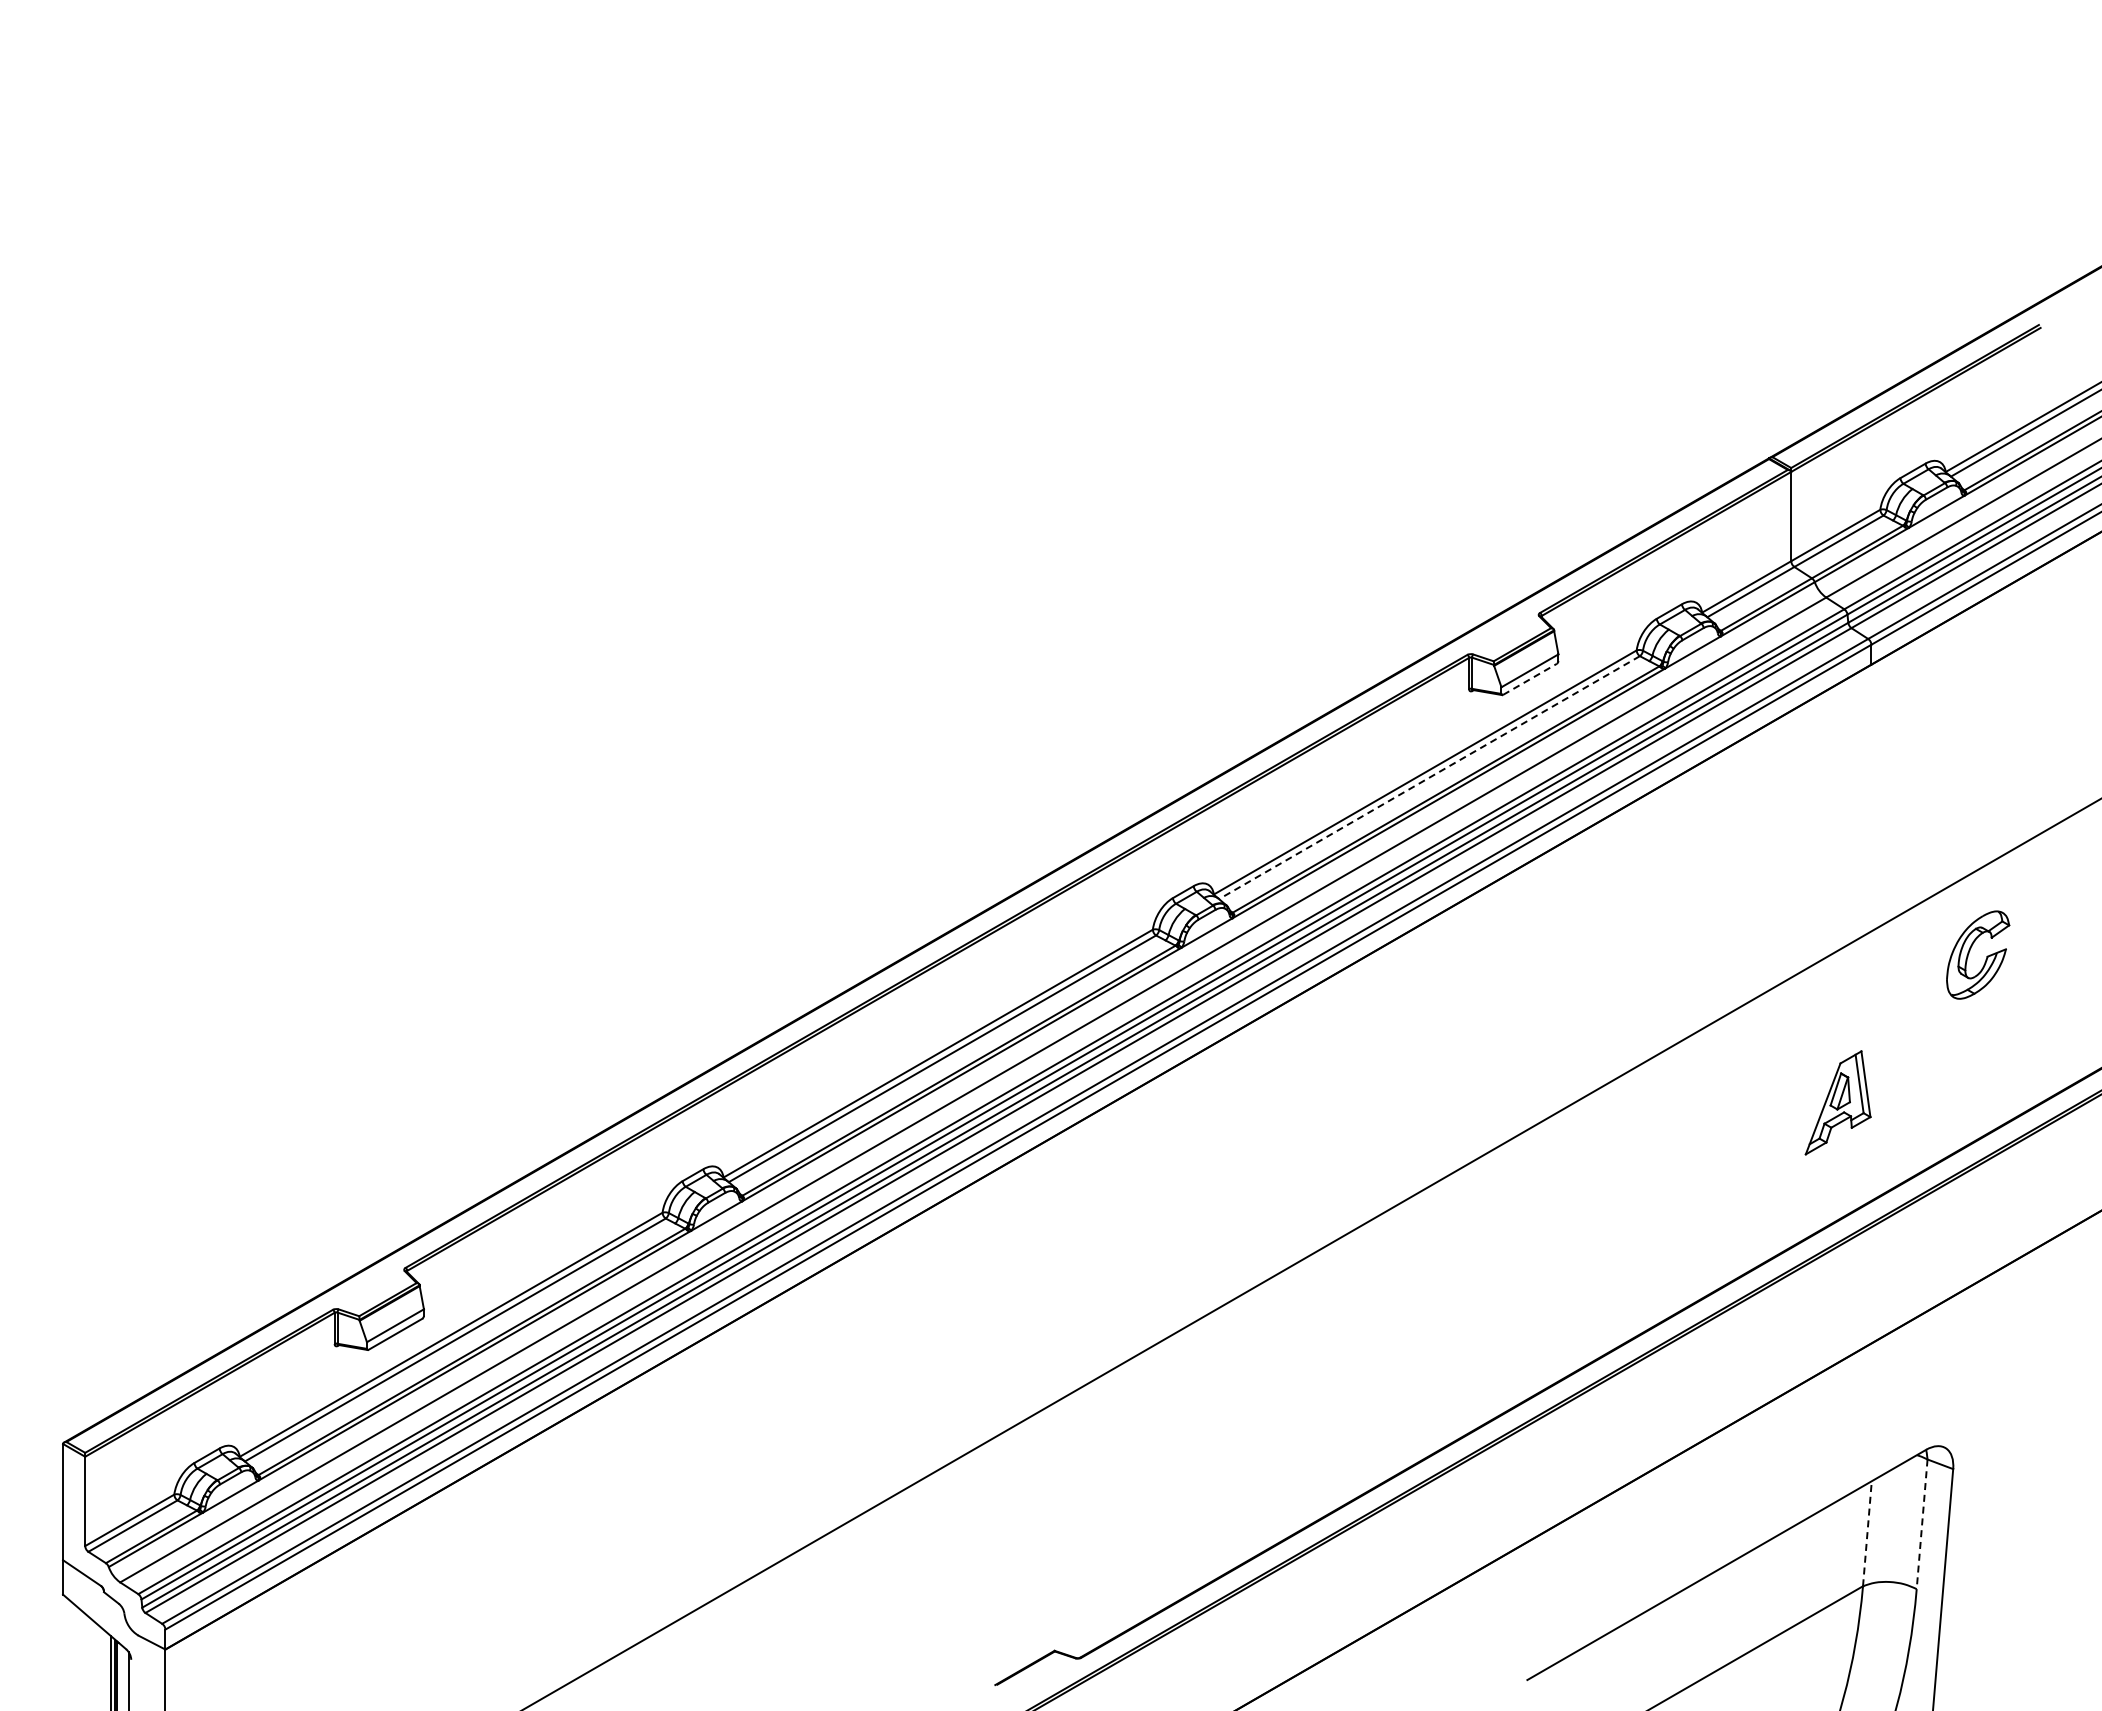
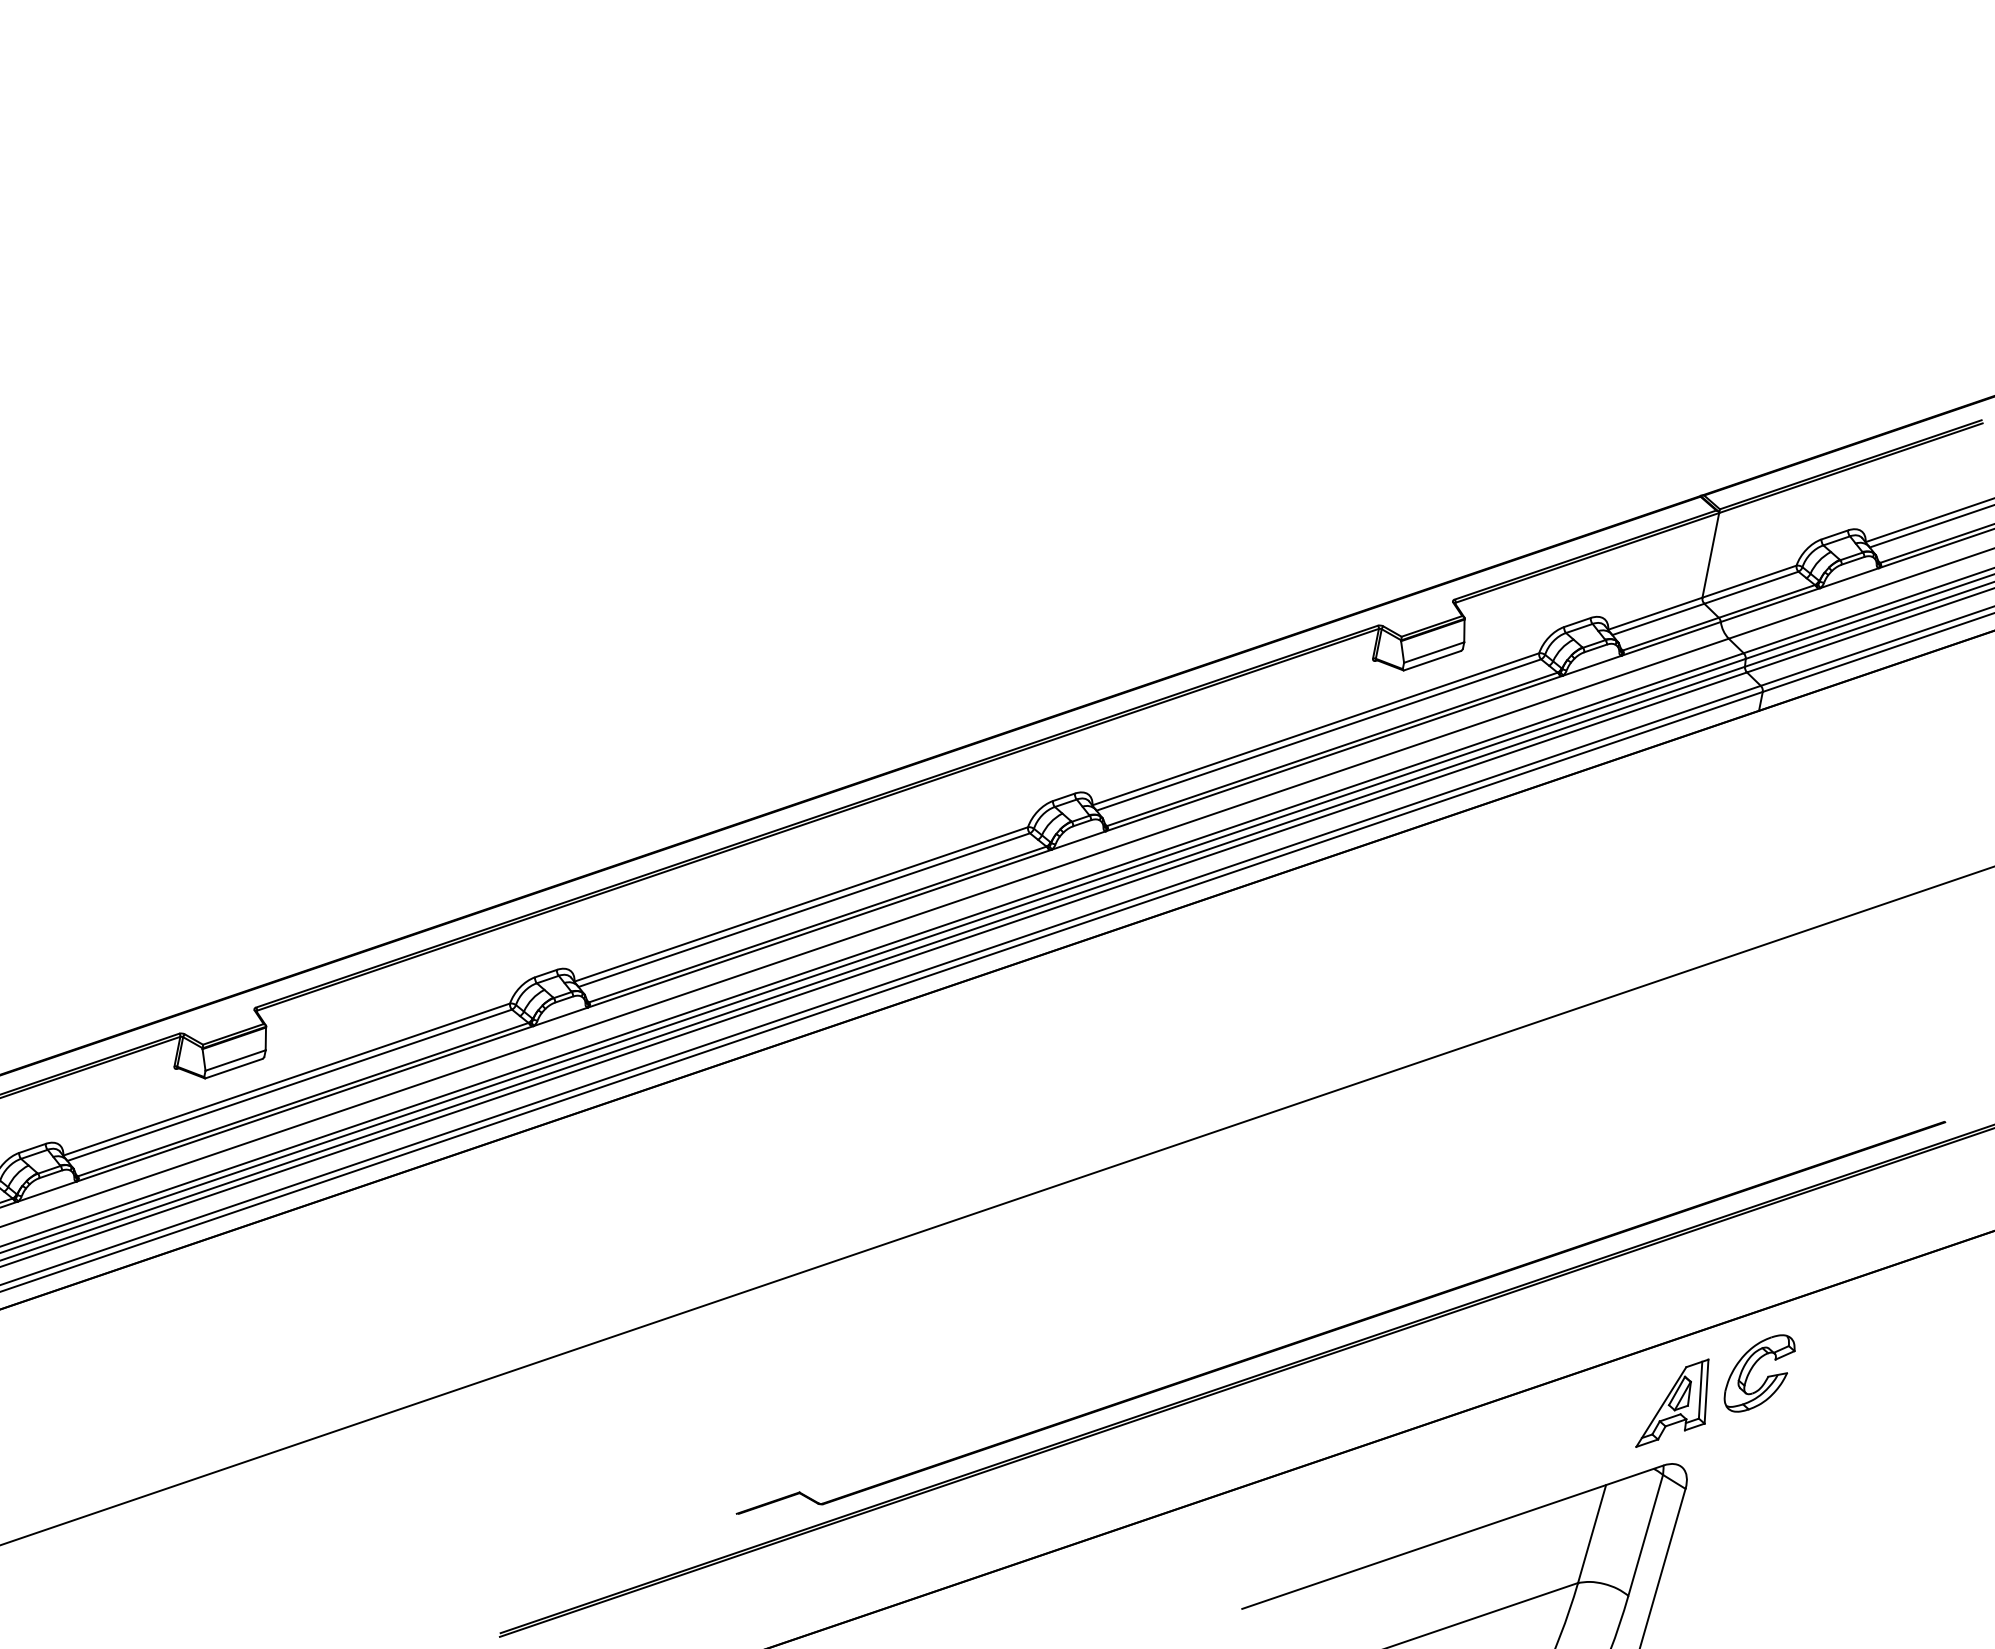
line: (1529, 679) -> (1432, 660), dashed -> solid
line: (1429, 777) -> (1318, 734), dashed -> solid
part: (1986, 956) -> (1767, 1376), moved
part: (1837, 1102) -> (1676, 1403), moved
line: (1922, 1524) -> (1646, 1535), dashed -> solid
line: (1867, 1533) -> (1592, 1533), dashed -> solid

